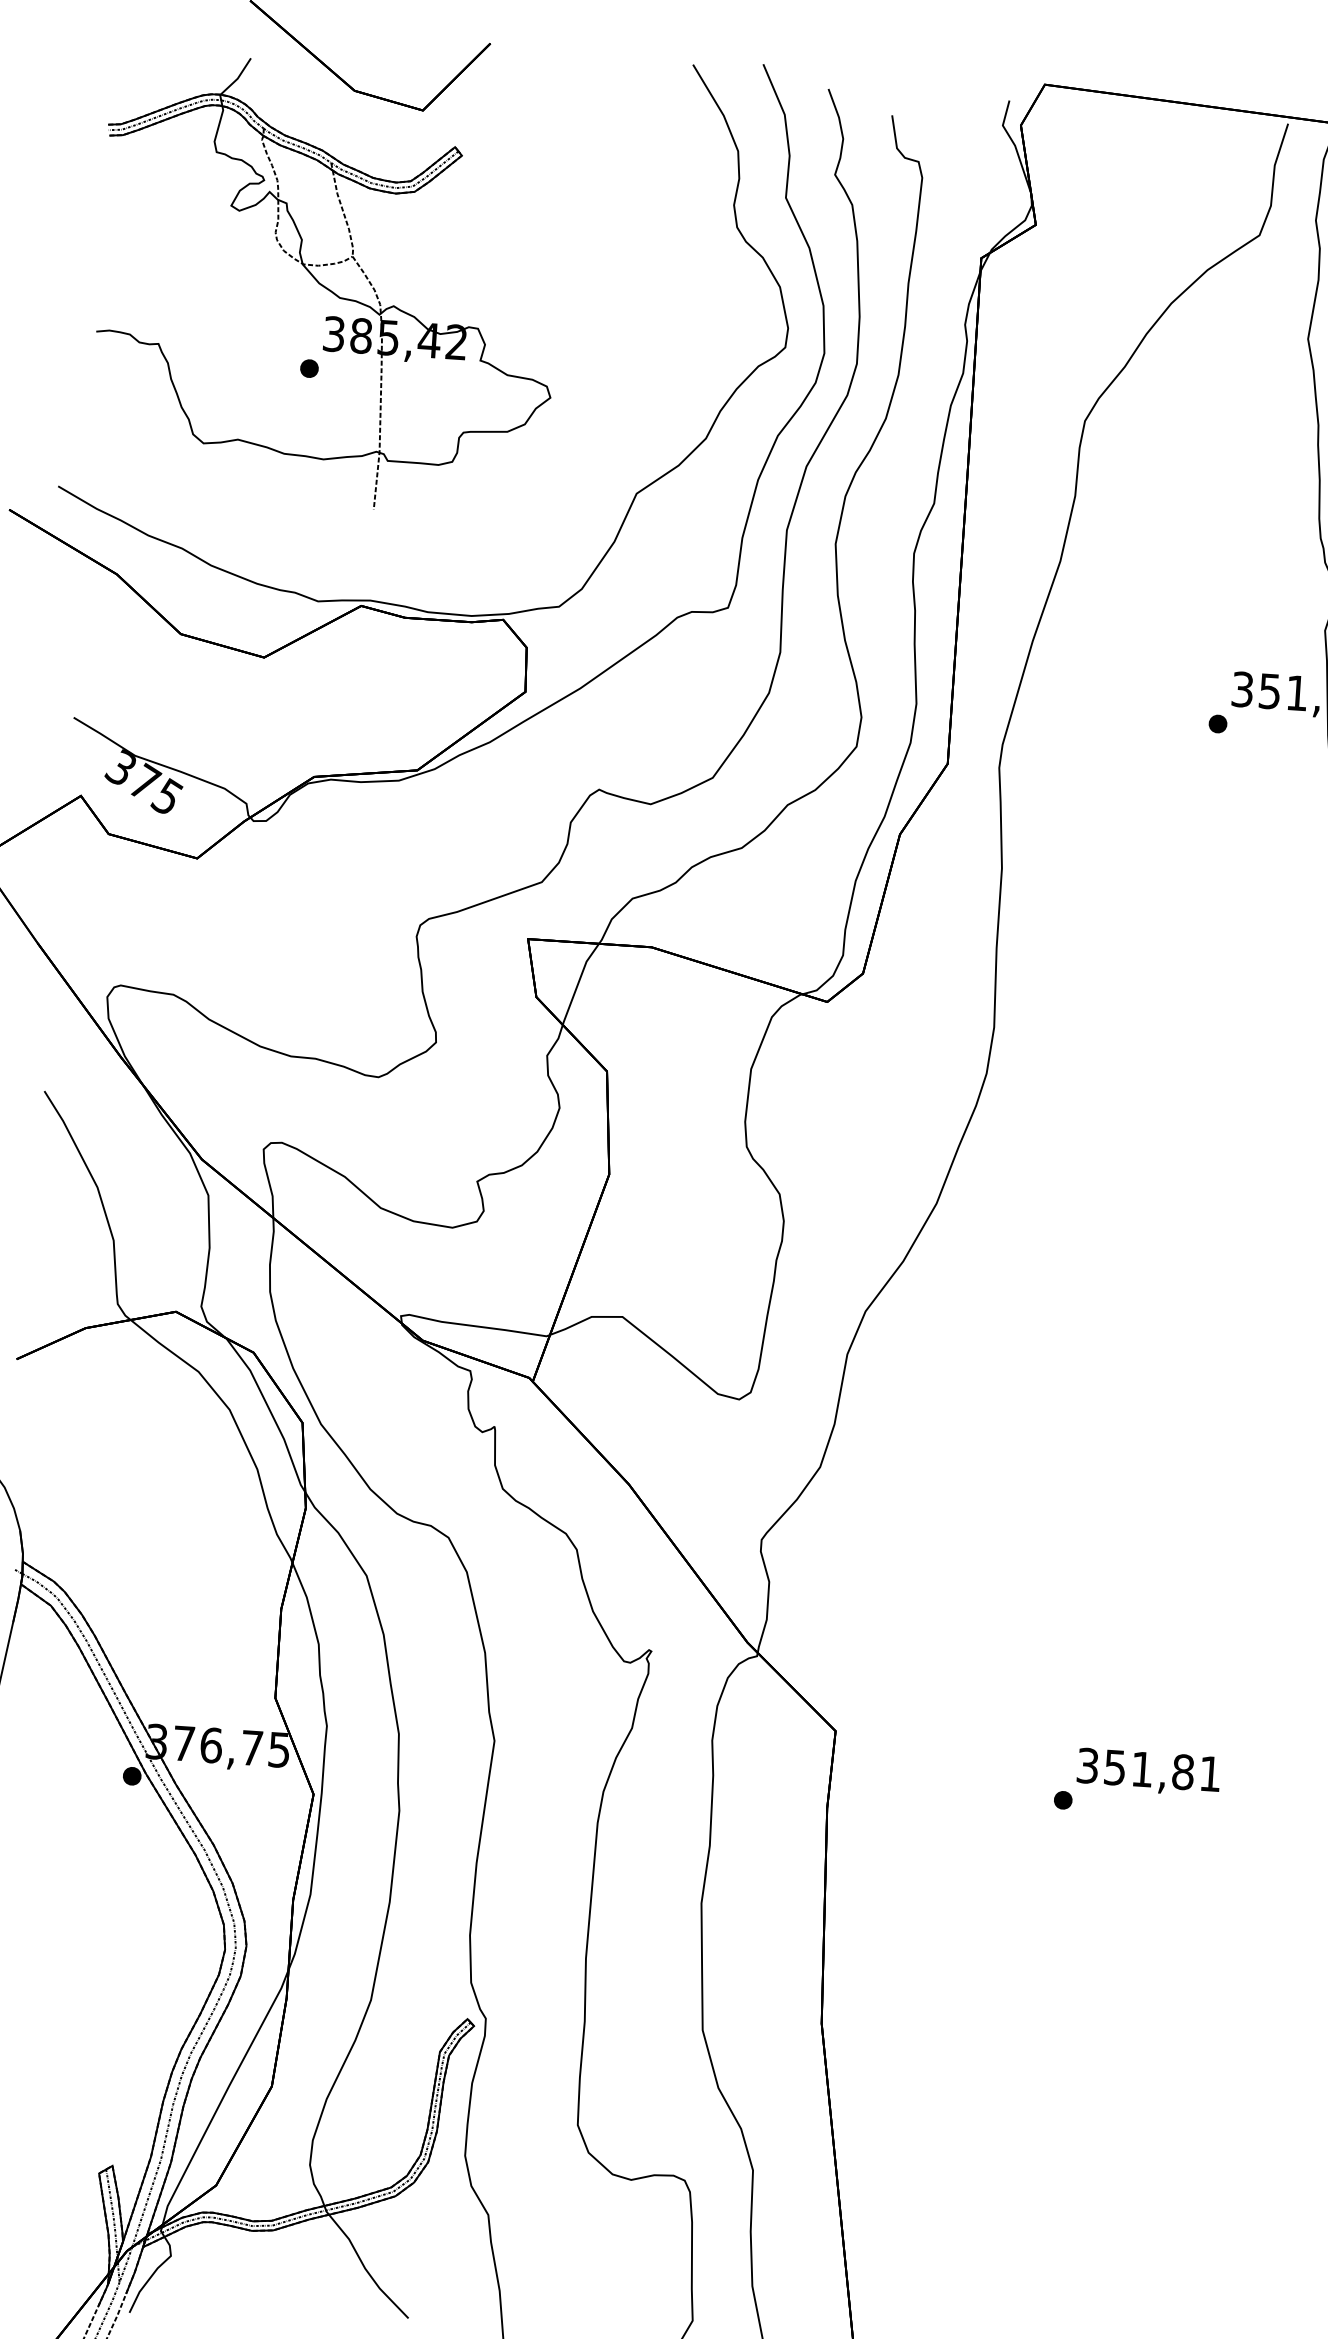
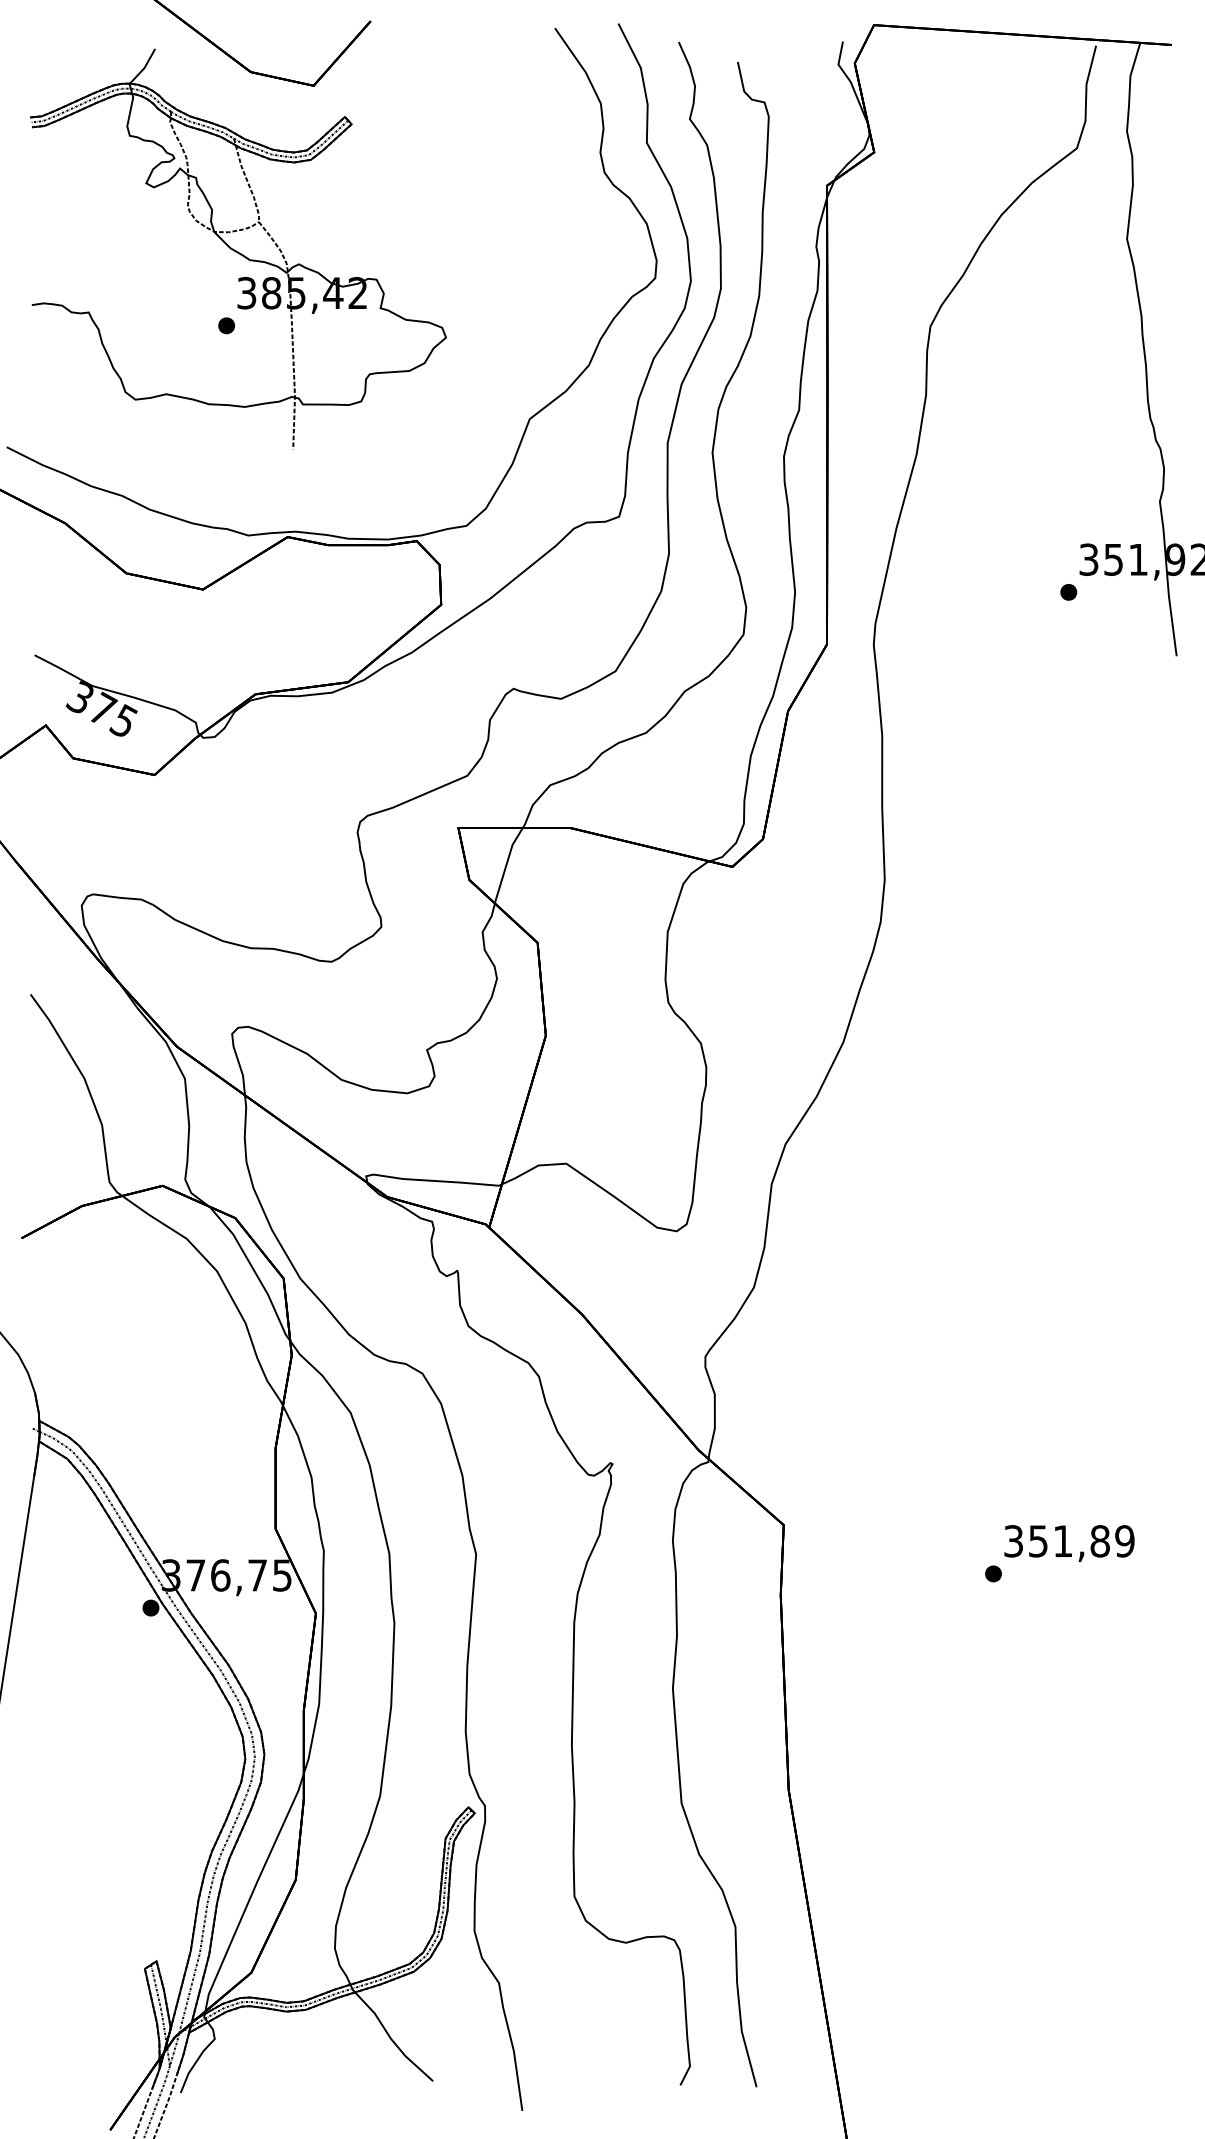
text: (1209, 1774) -> (1124, 1541), 351,81 -> 351,89

